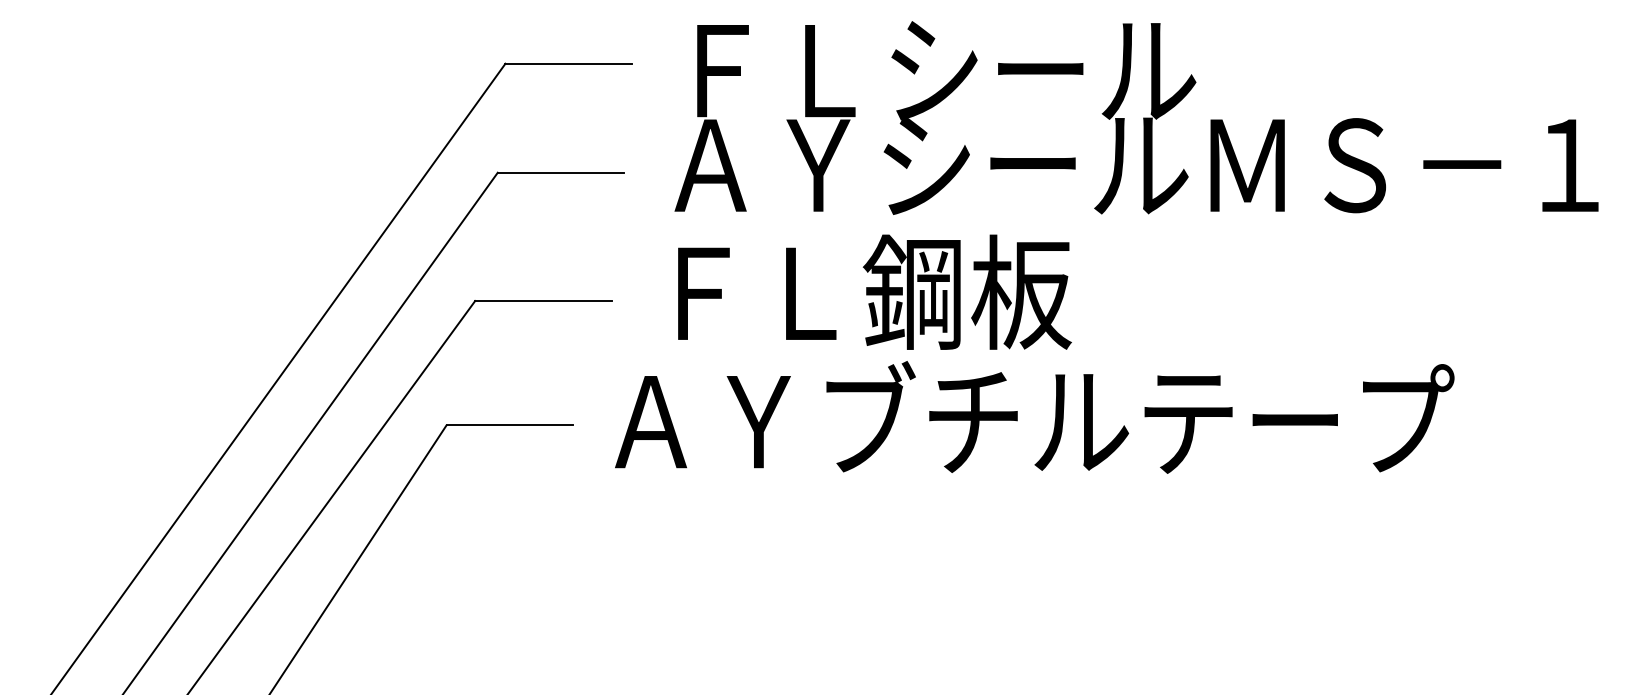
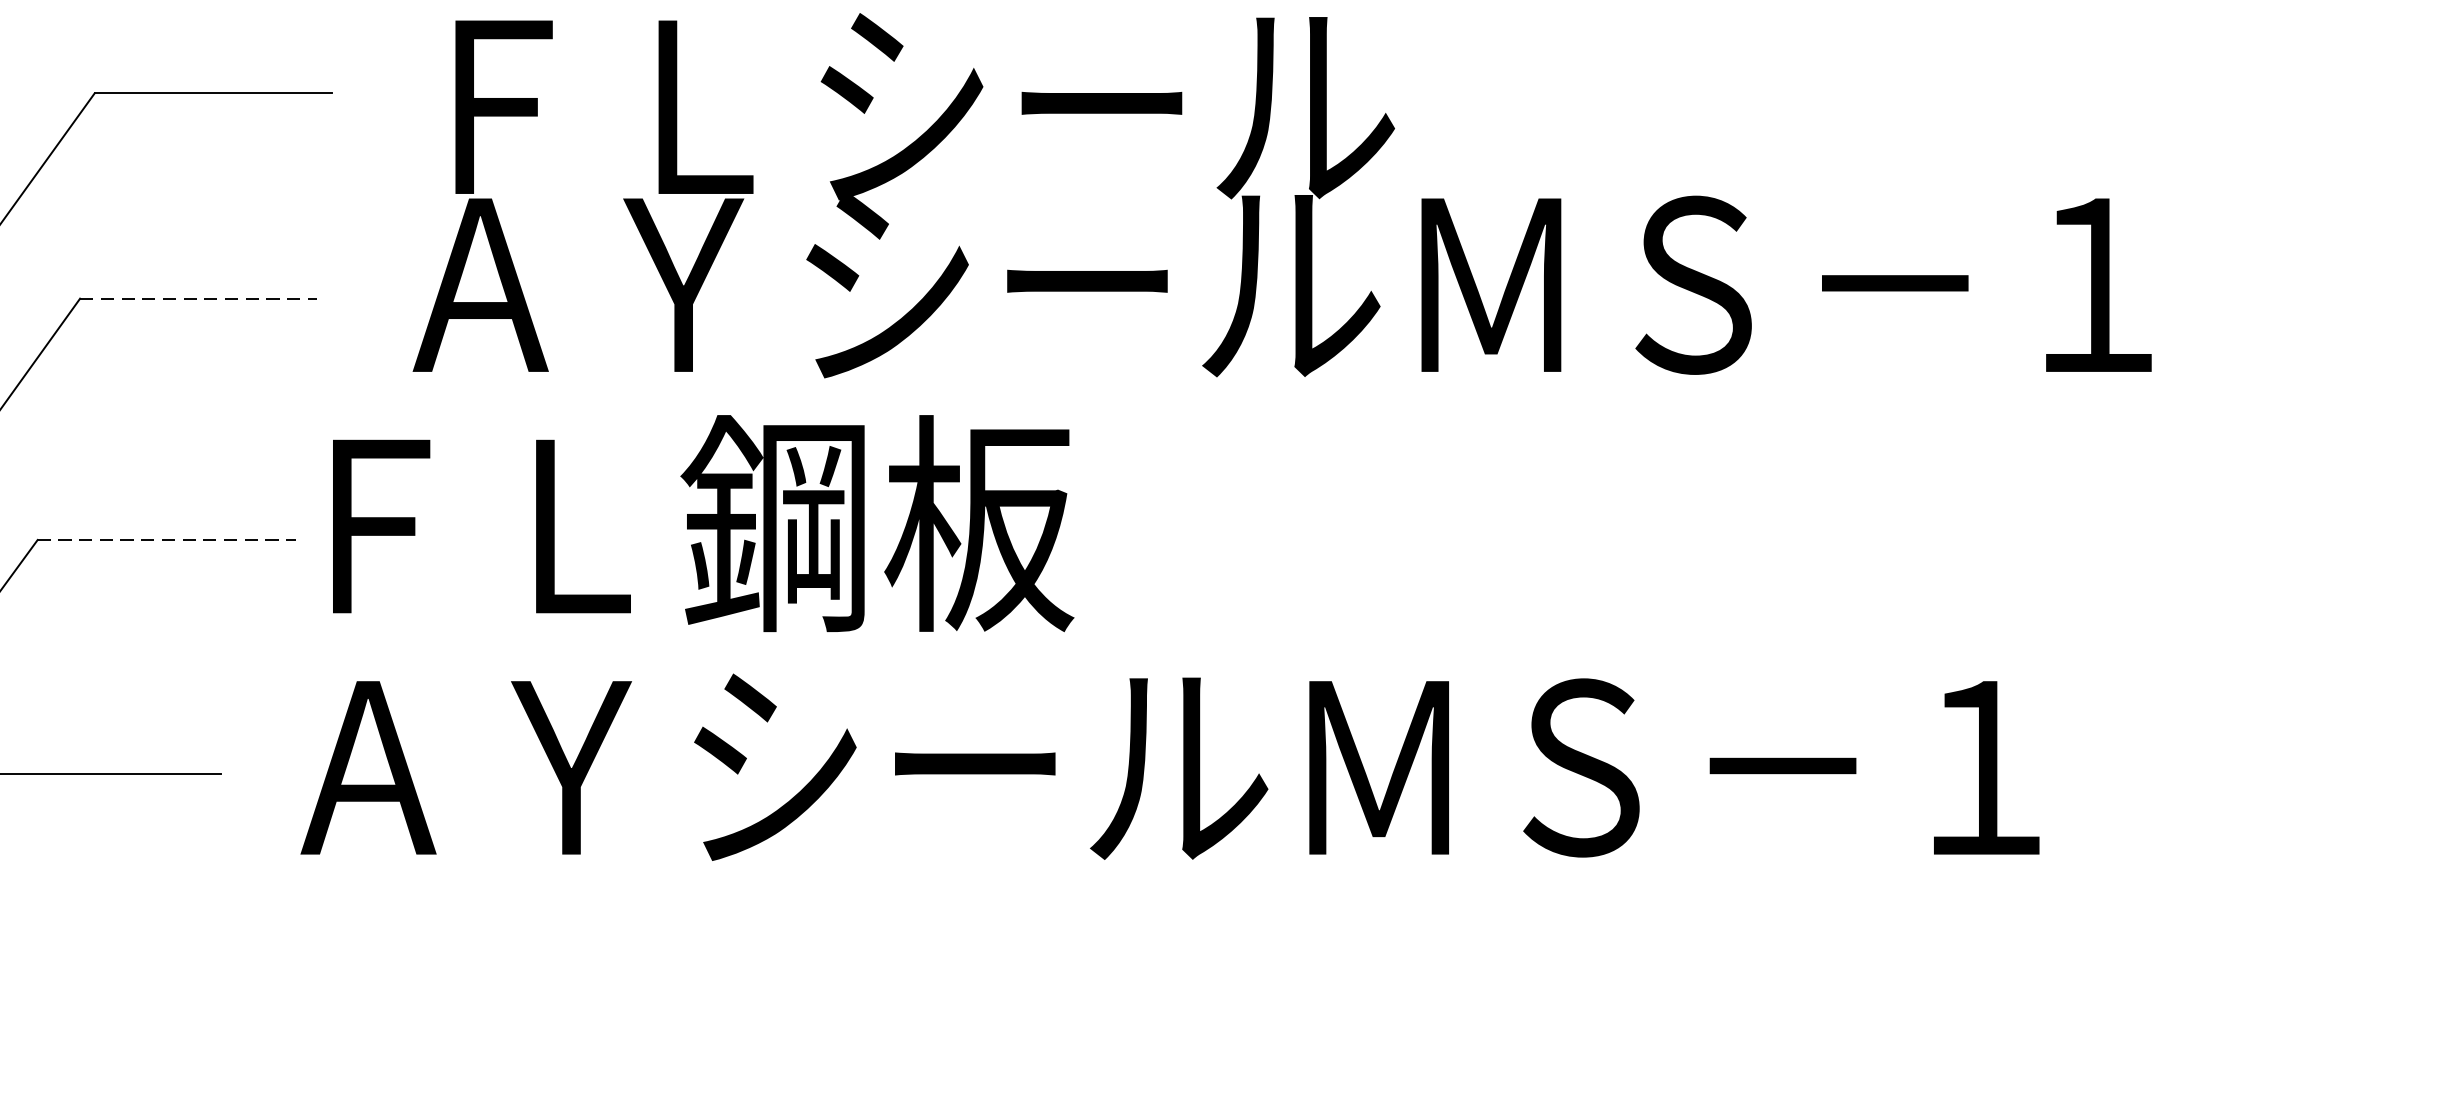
line: (561, 172) -> (200, 298), solid -> dashed
text: (874, 291) -> (702, 522), moved
line: (543, 301) -> (166, 540), solid -> dashed
text: (1181, 417) -> (1366, 759), ＡＹブチルテープ -> ＡＹシールＭＳ－１

